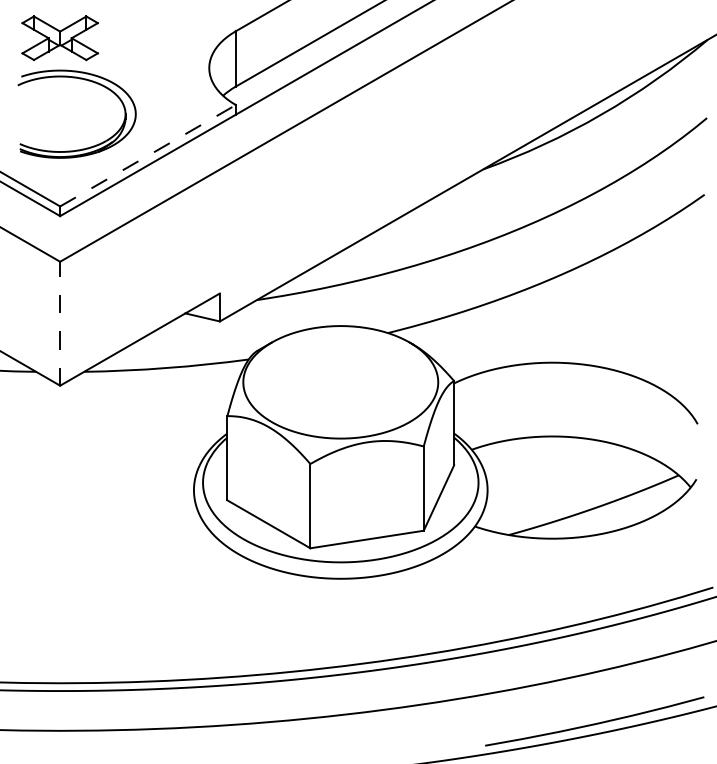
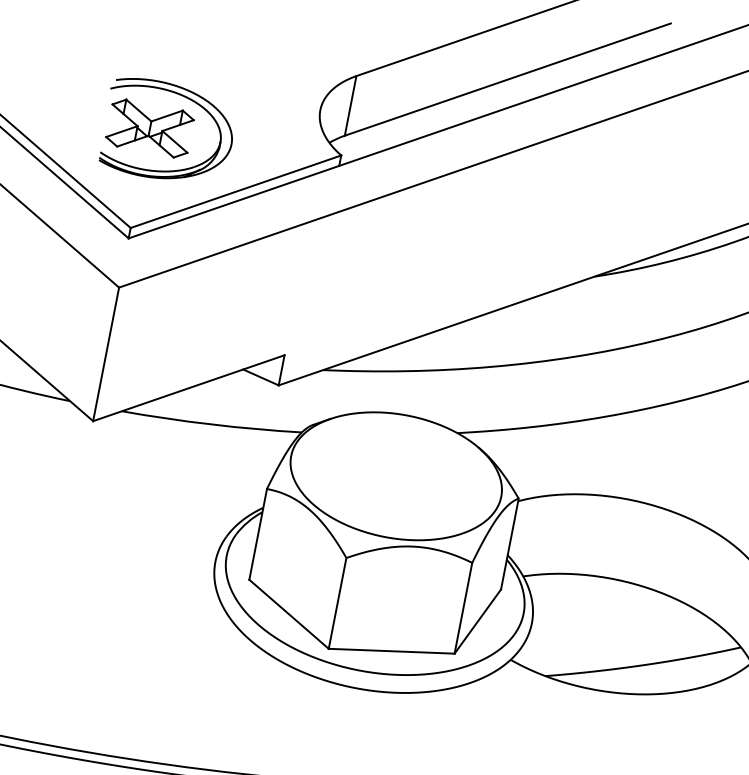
part: (59, 38) -> (149, 128), moved
line: (148, 155) -> (236, 191), dashed -> solid
line: (60, 323) -> (106, 354), dashed -> solid

